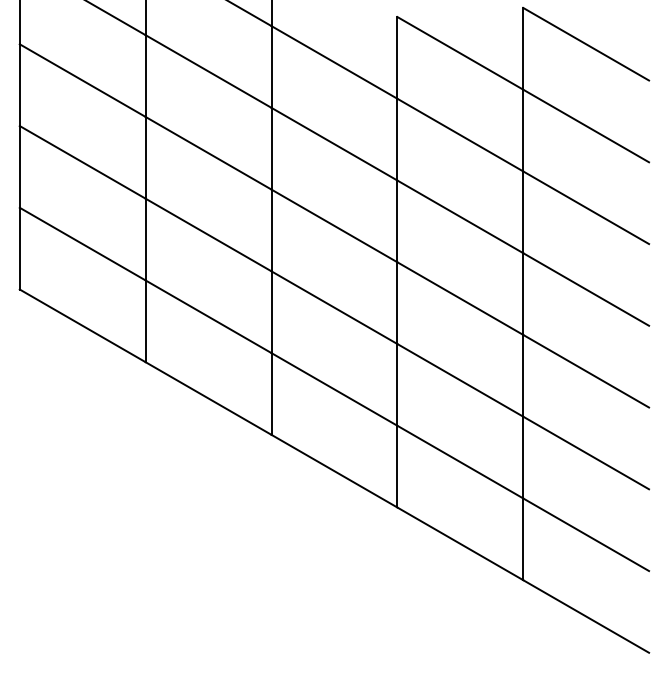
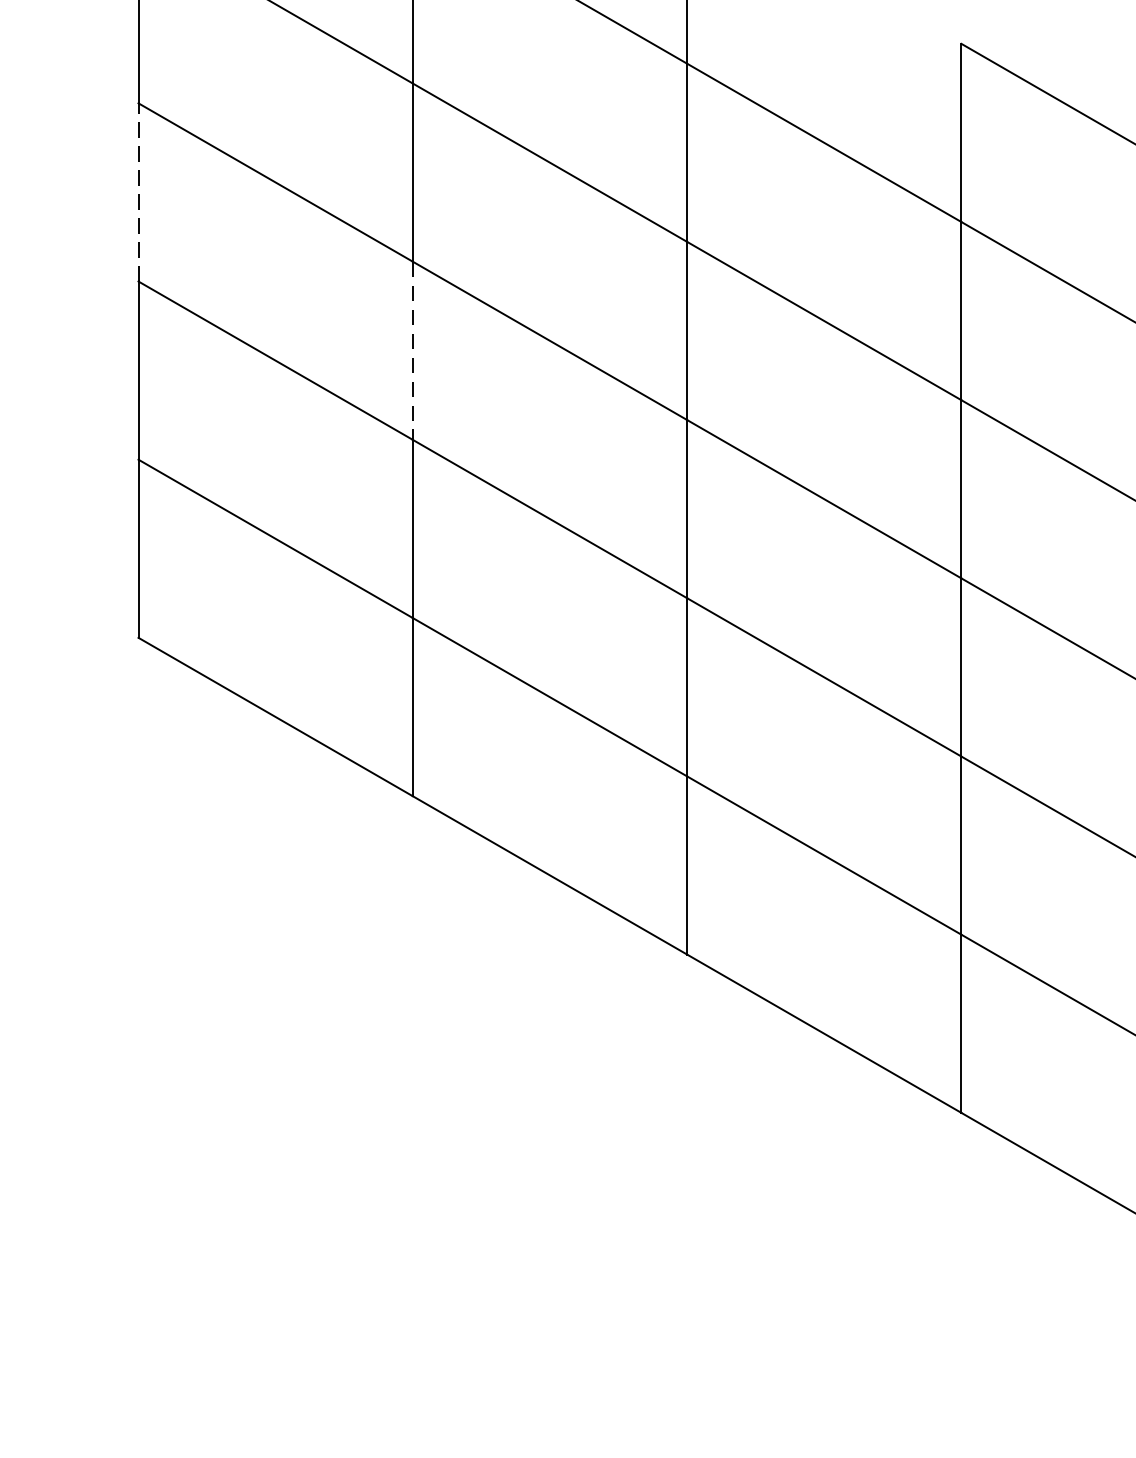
line: (19, 85) -> (137, 193), solid -> dashed
line: (145, 157) -> (412, 350), solid -> dashed

